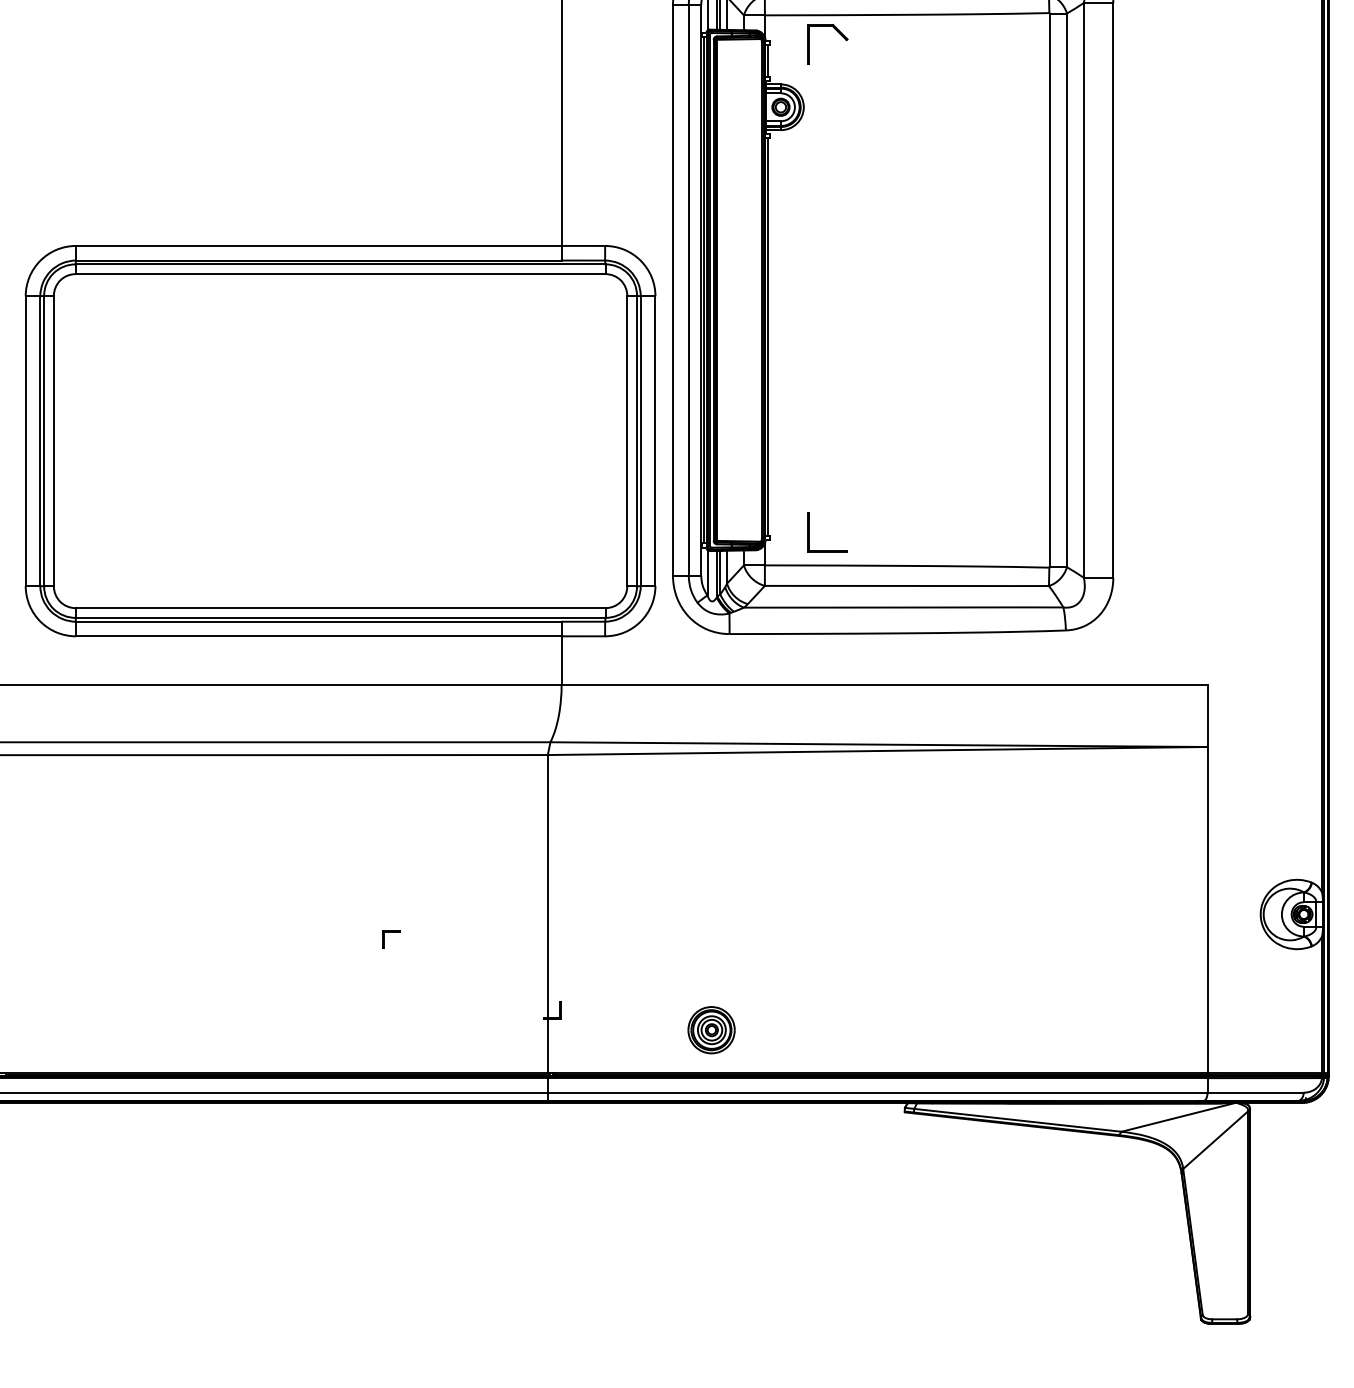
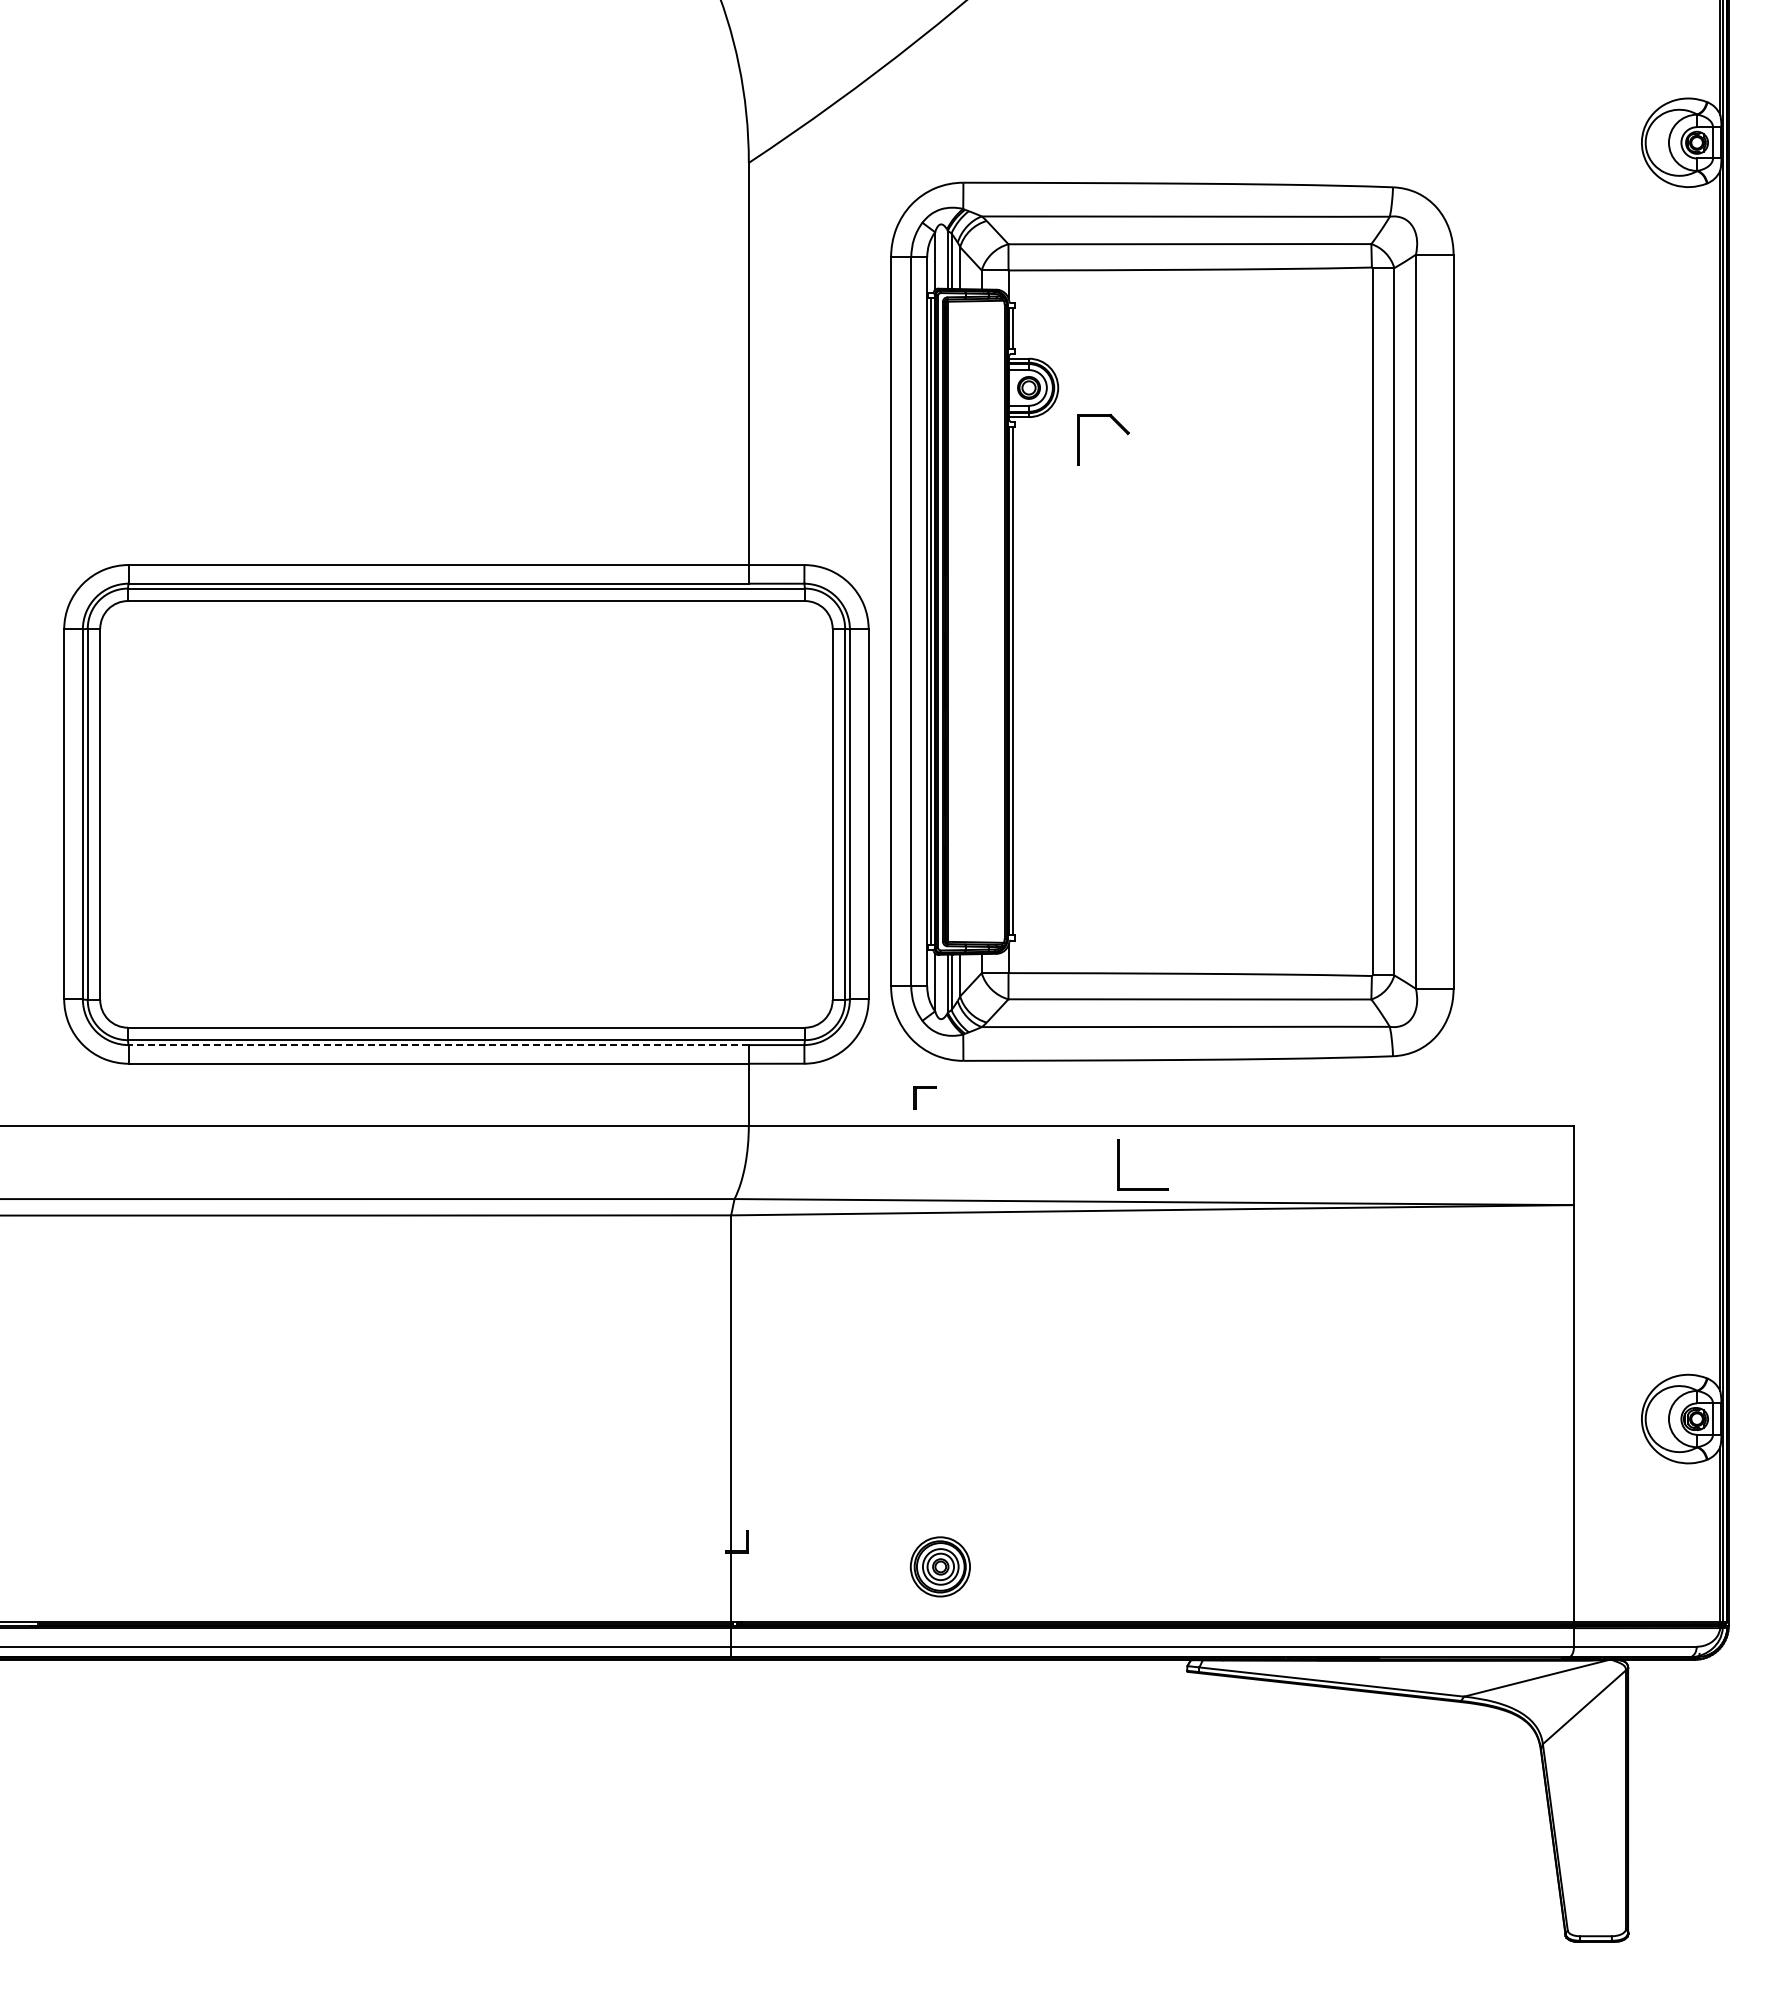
part: (838, 32) -> (1117, 424), moved
part: (808, 532) -> (1119, 1164), moved
line: (318, 622) -> (438, 1045), solid -> dashed
part: (384, 939) -> (916, 1097), moved

